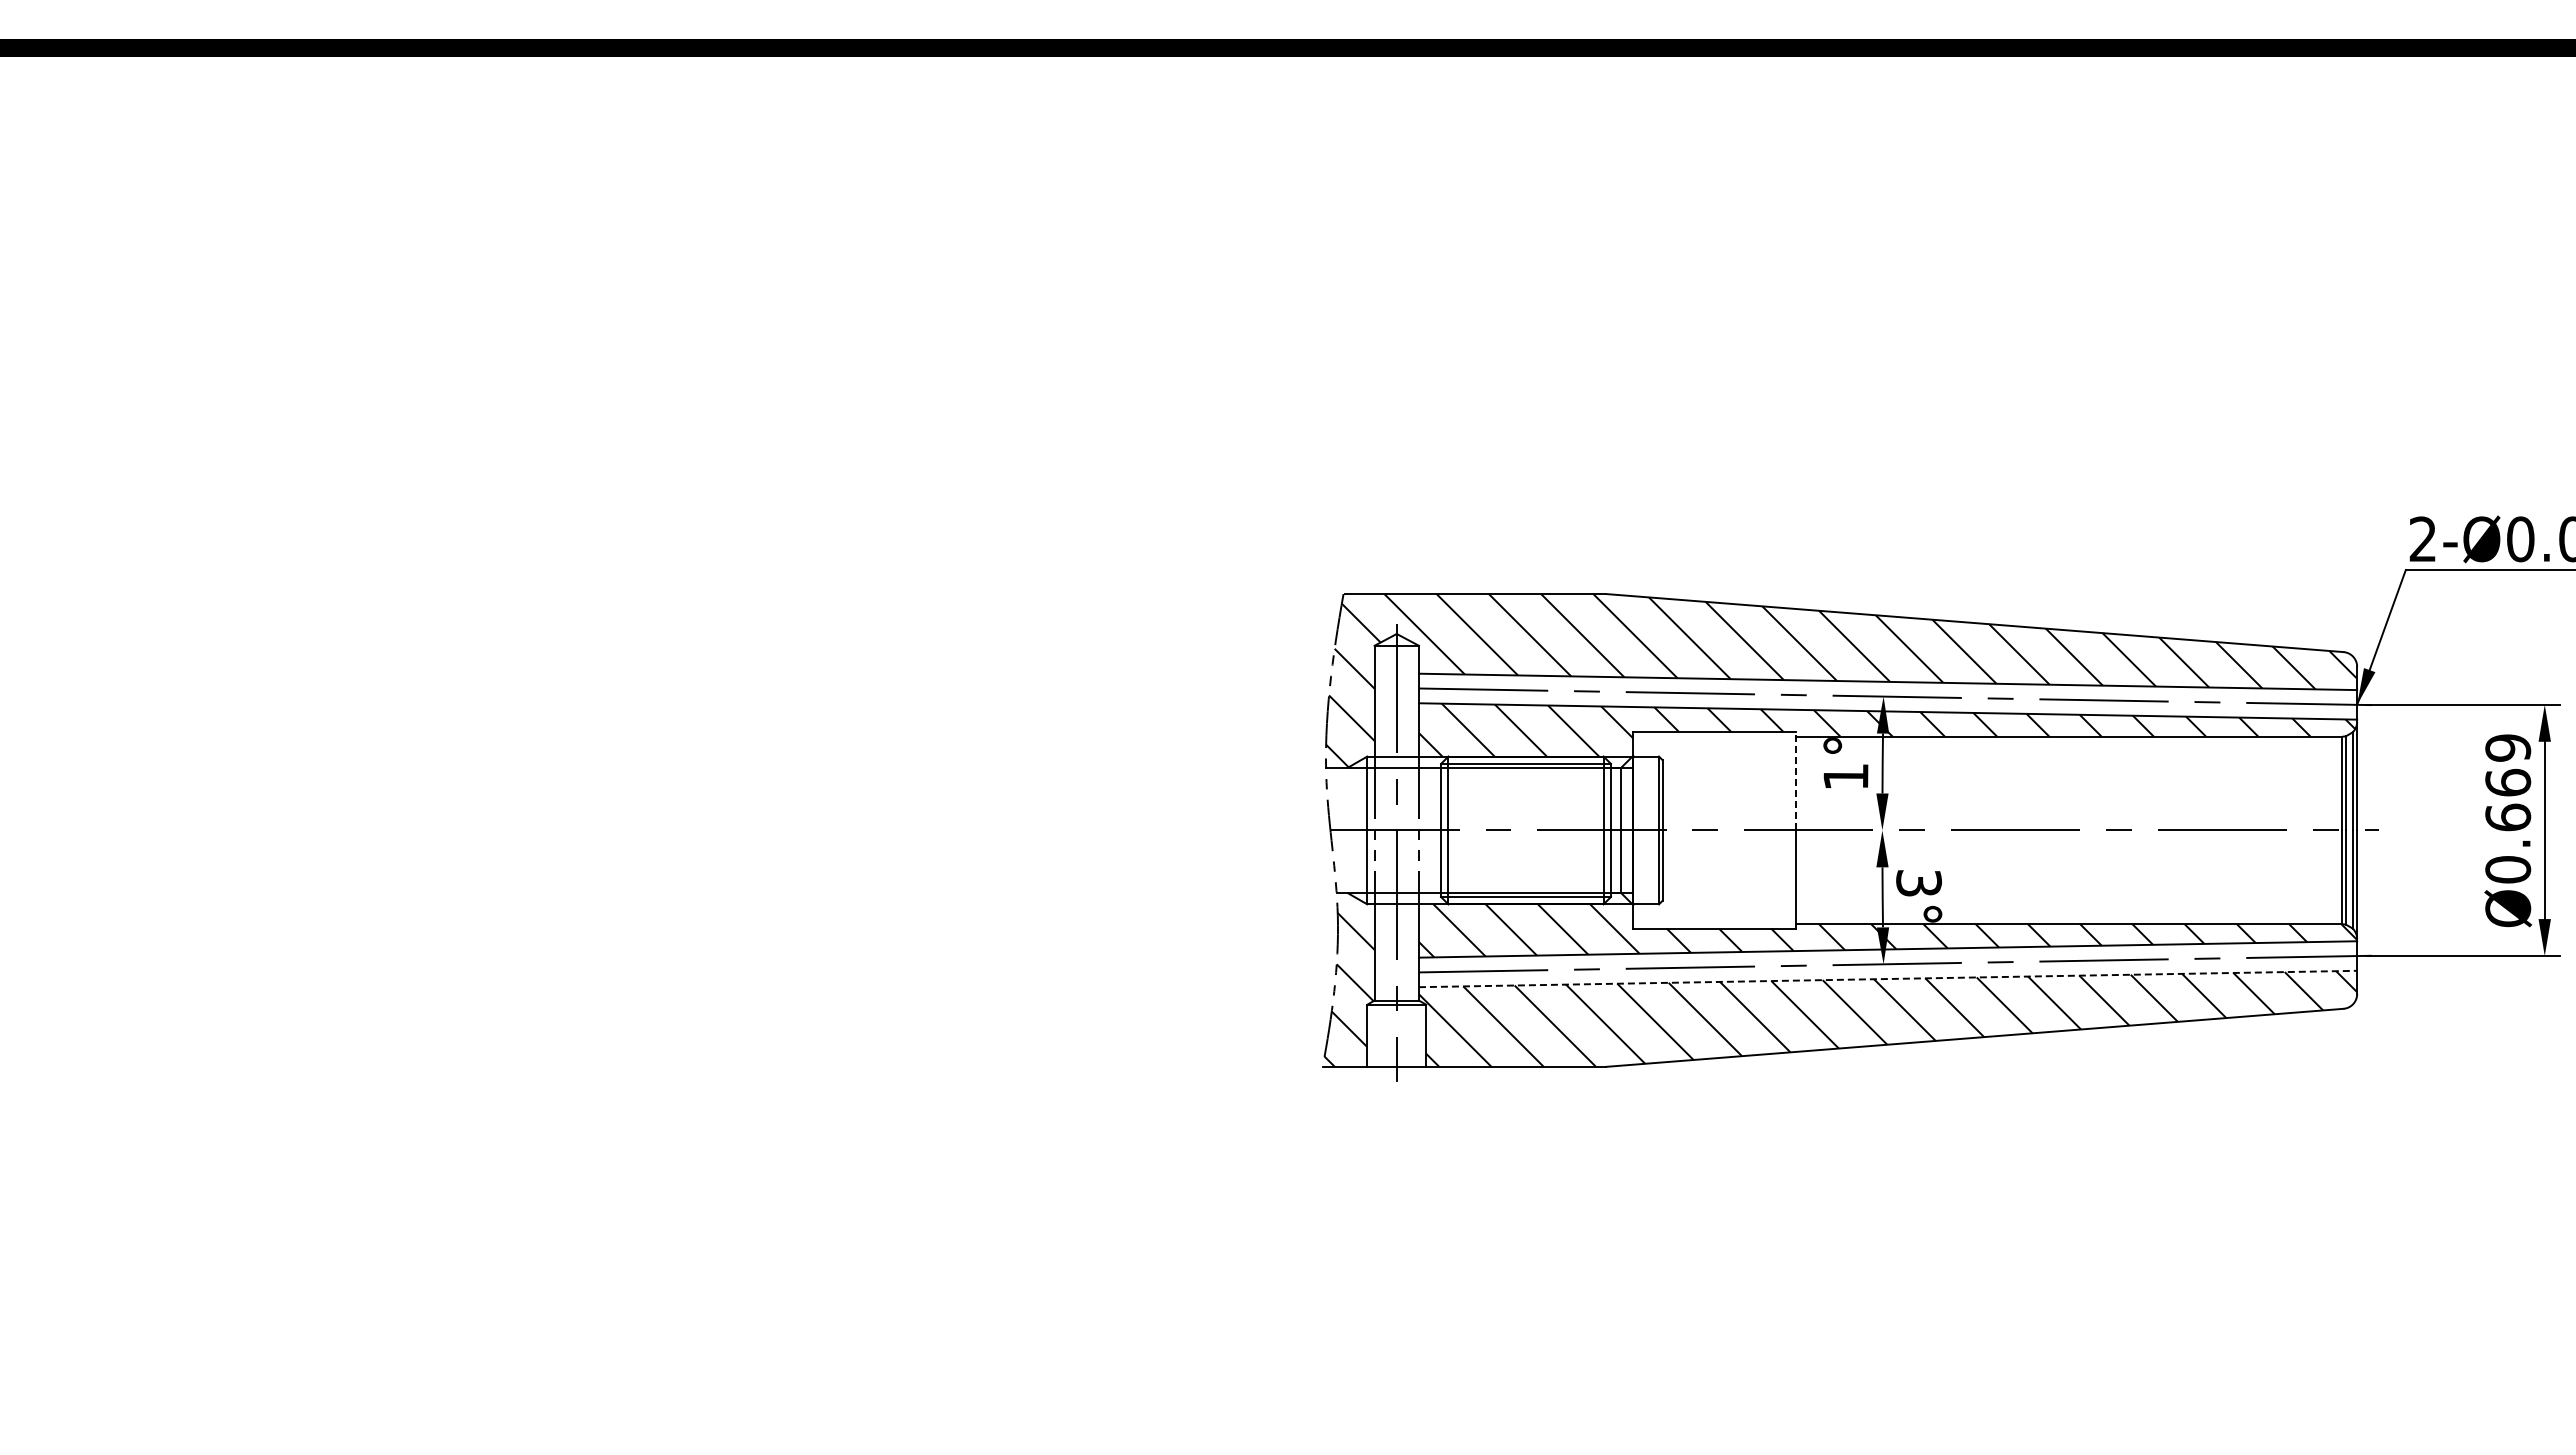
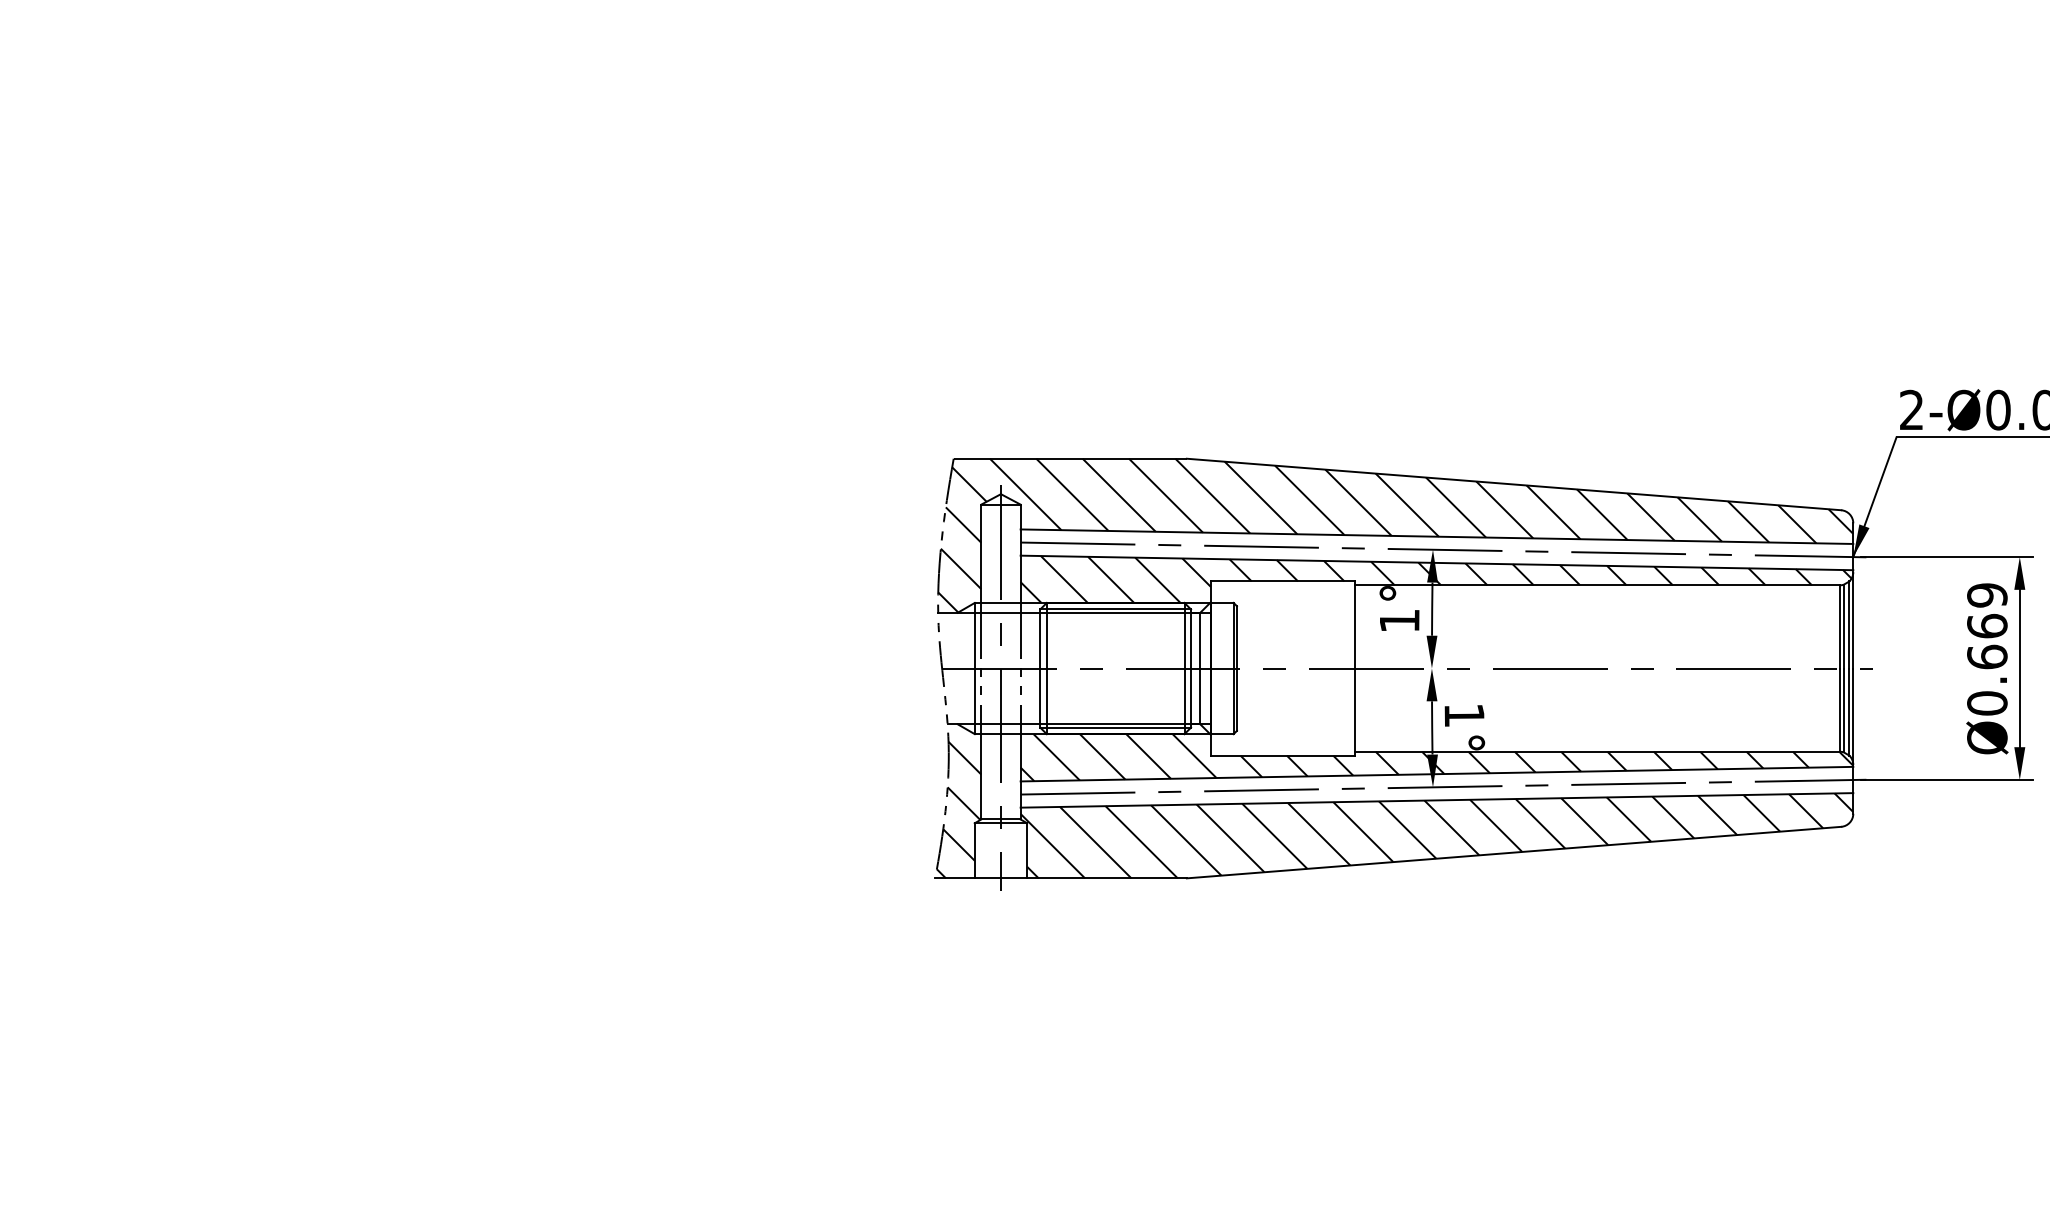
line: (1795, 780) -> (1354, 624), dashed -> solid
text: (1918, 883) -> (1463, 715), 3° -> 1°
line: (1888, 979) -> (1437, 800), dashed -> solid

